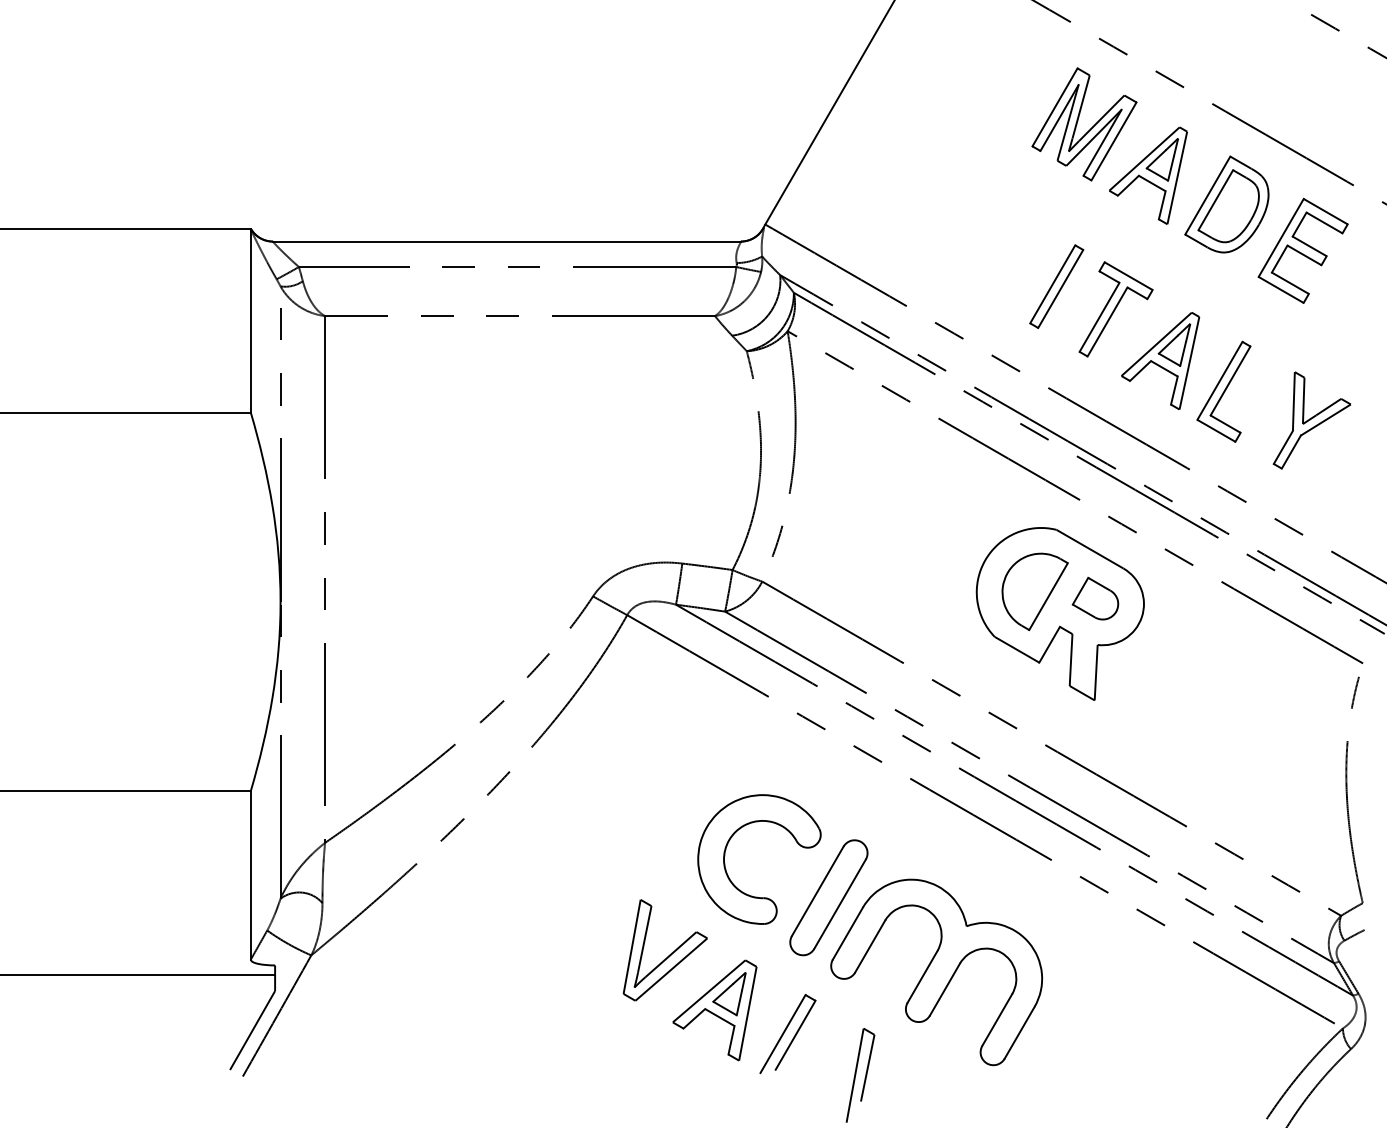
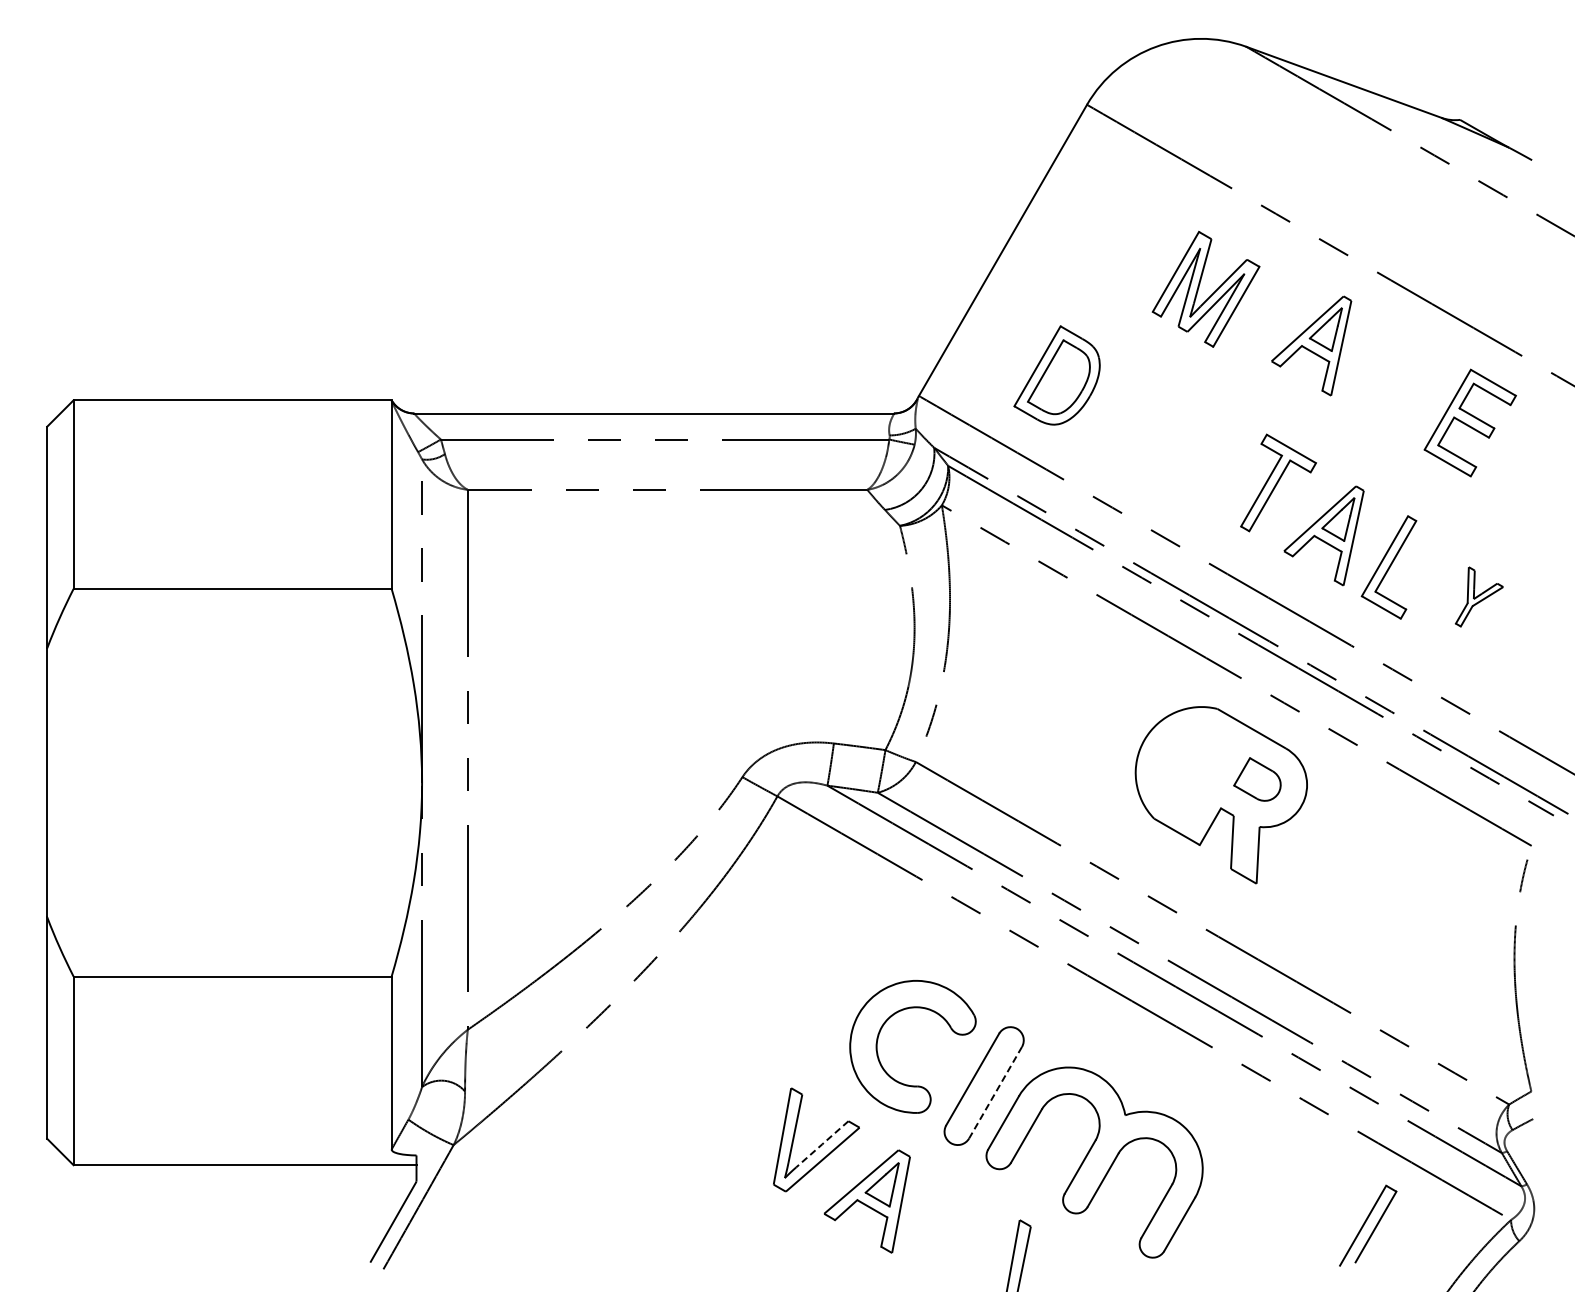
part: (1078, 122) -> (1199, 287), moved
part: (1226, 204) -> (1056, 375), moved
part: (1056, 286) -> (1217, 459), removed
part: (1312, 420) -> (1479, 596), size x0.6
part: (1035, 591) -> (1195, 772), removed
line: (839, 904) -> (995, 1092), solid -> dashed
line: (671, 954) -> (822, 1144), solid -> dashed
part: (788, 1033) -> (1368, 1225), moved

